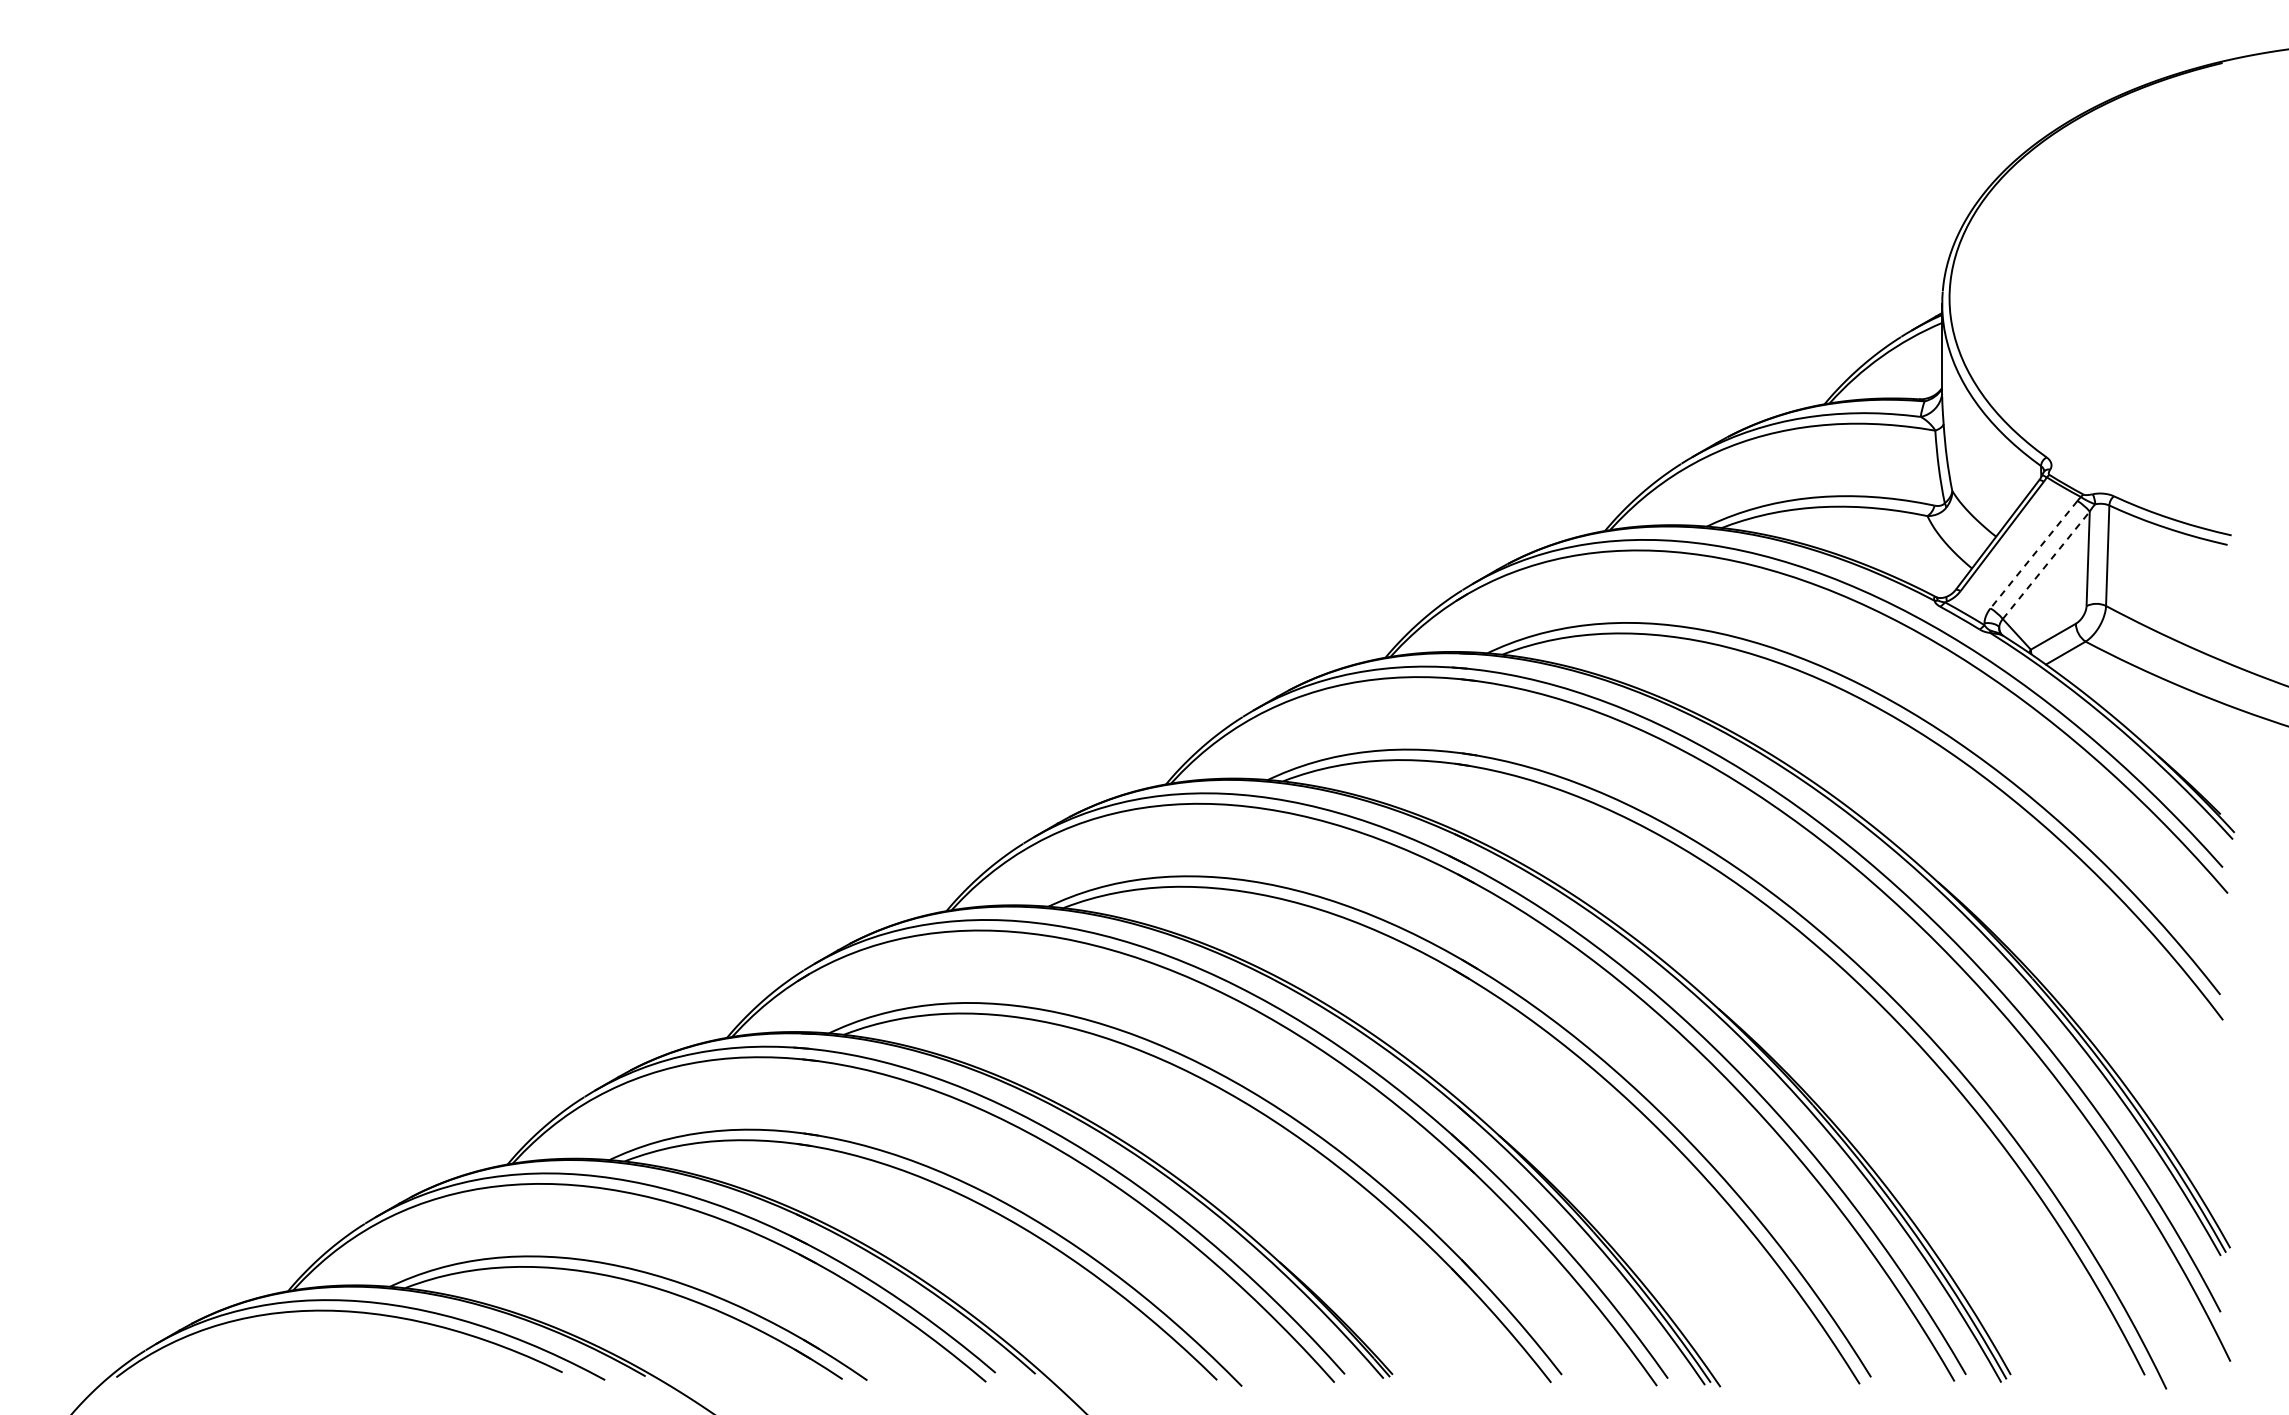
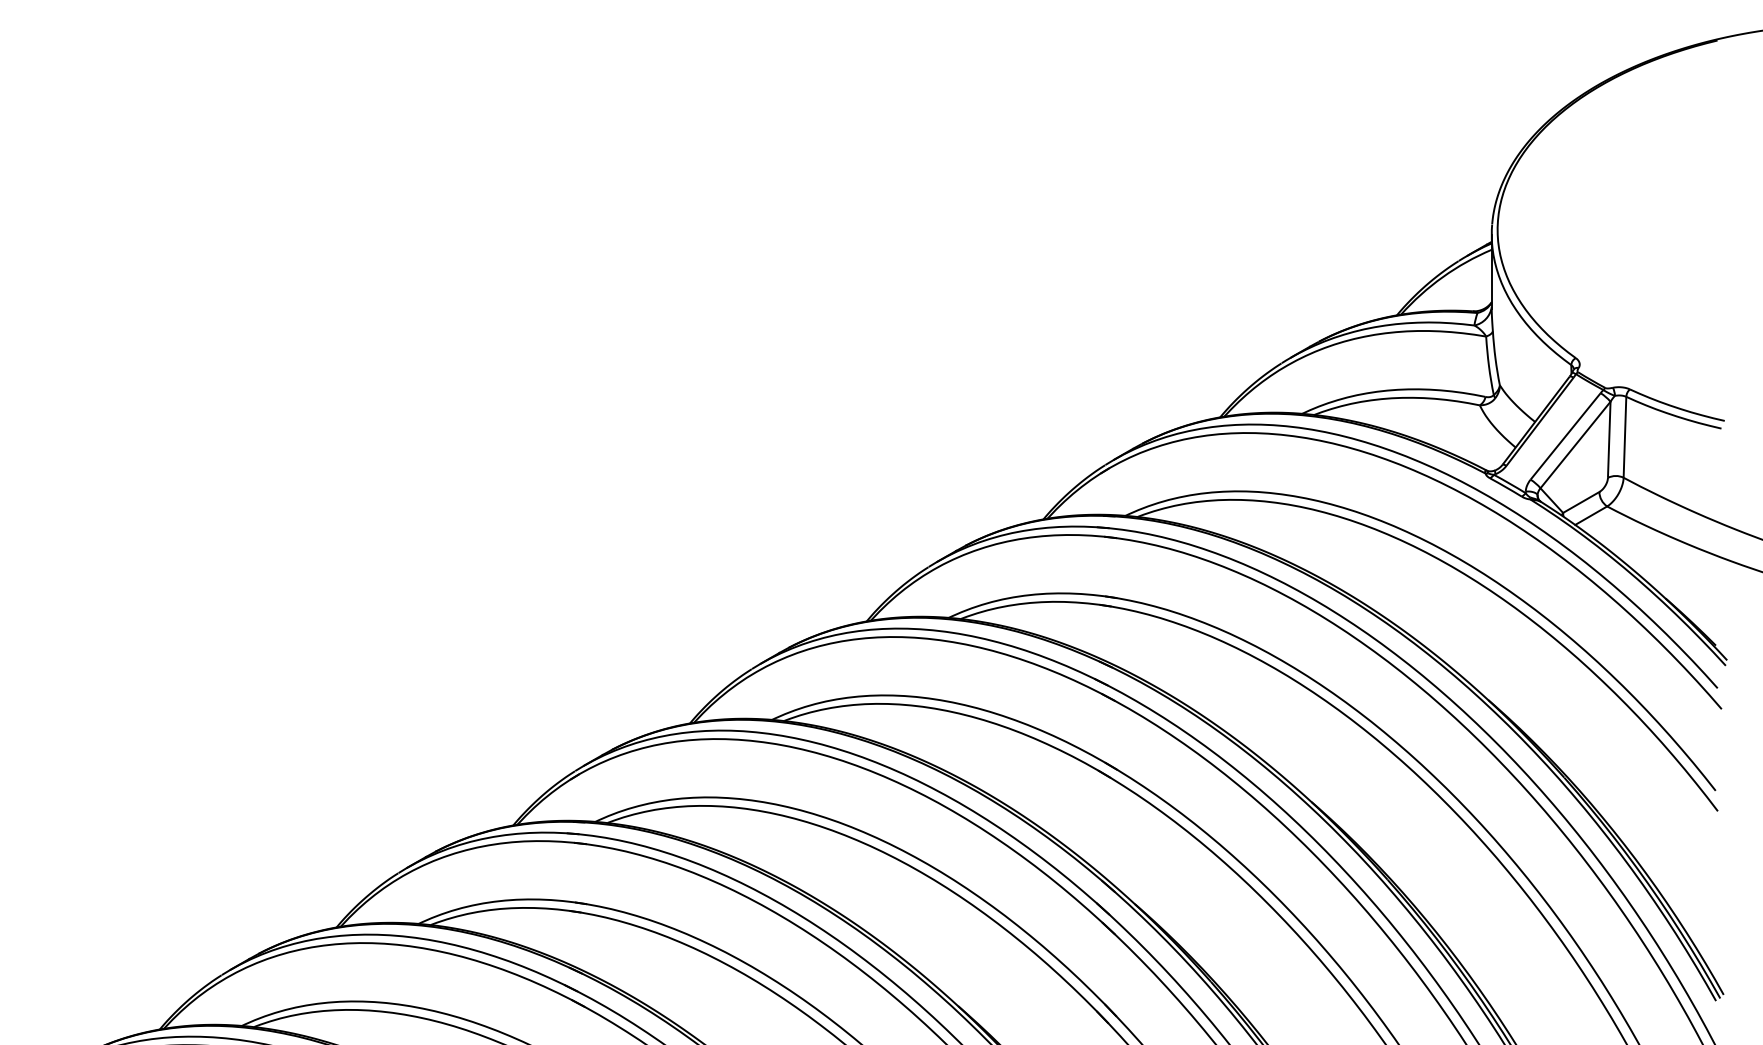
line: (2033, 555) -> (1565, 437), dashed -> solid
line: (2046, 564) -> (1575, 444), dashed -> solid

